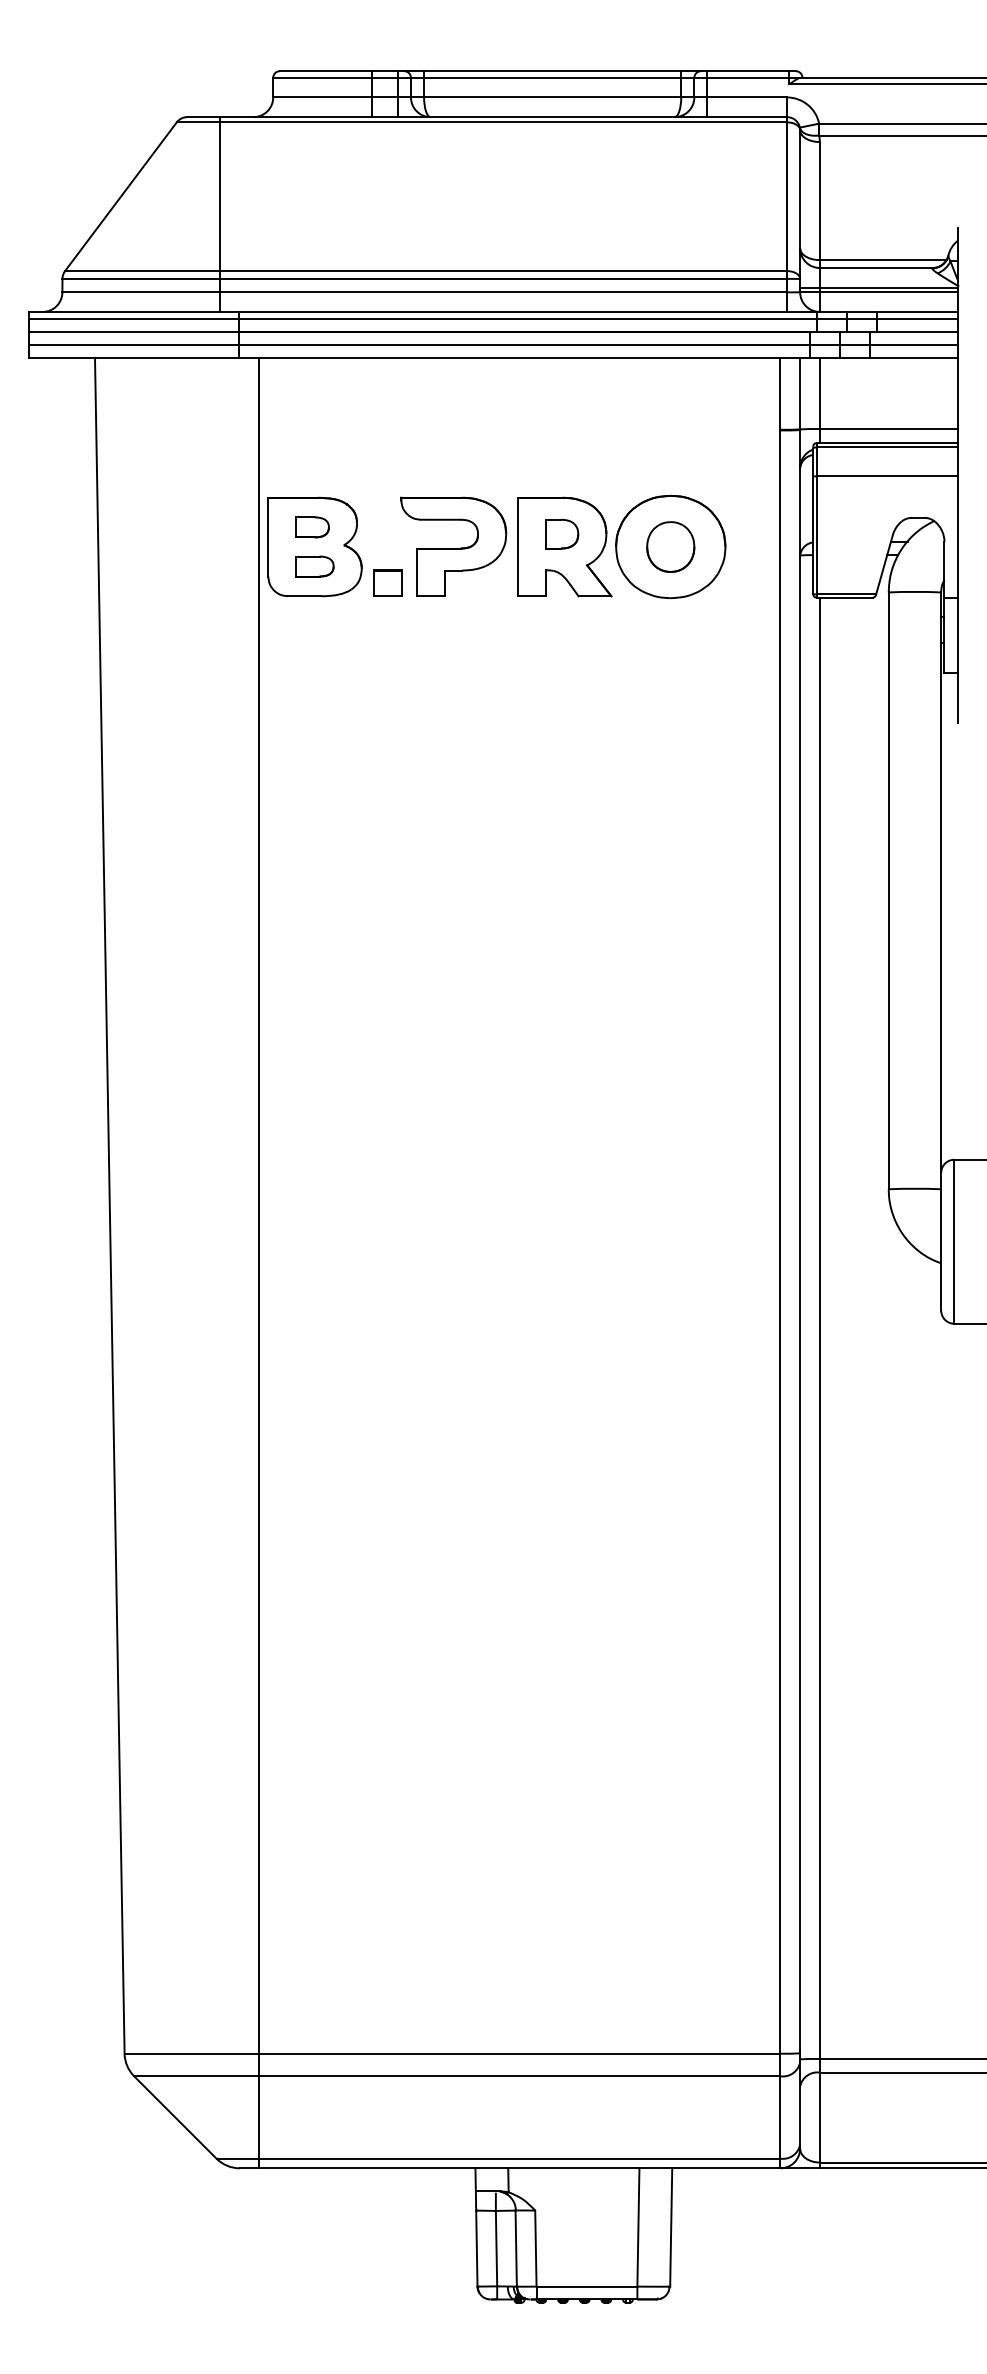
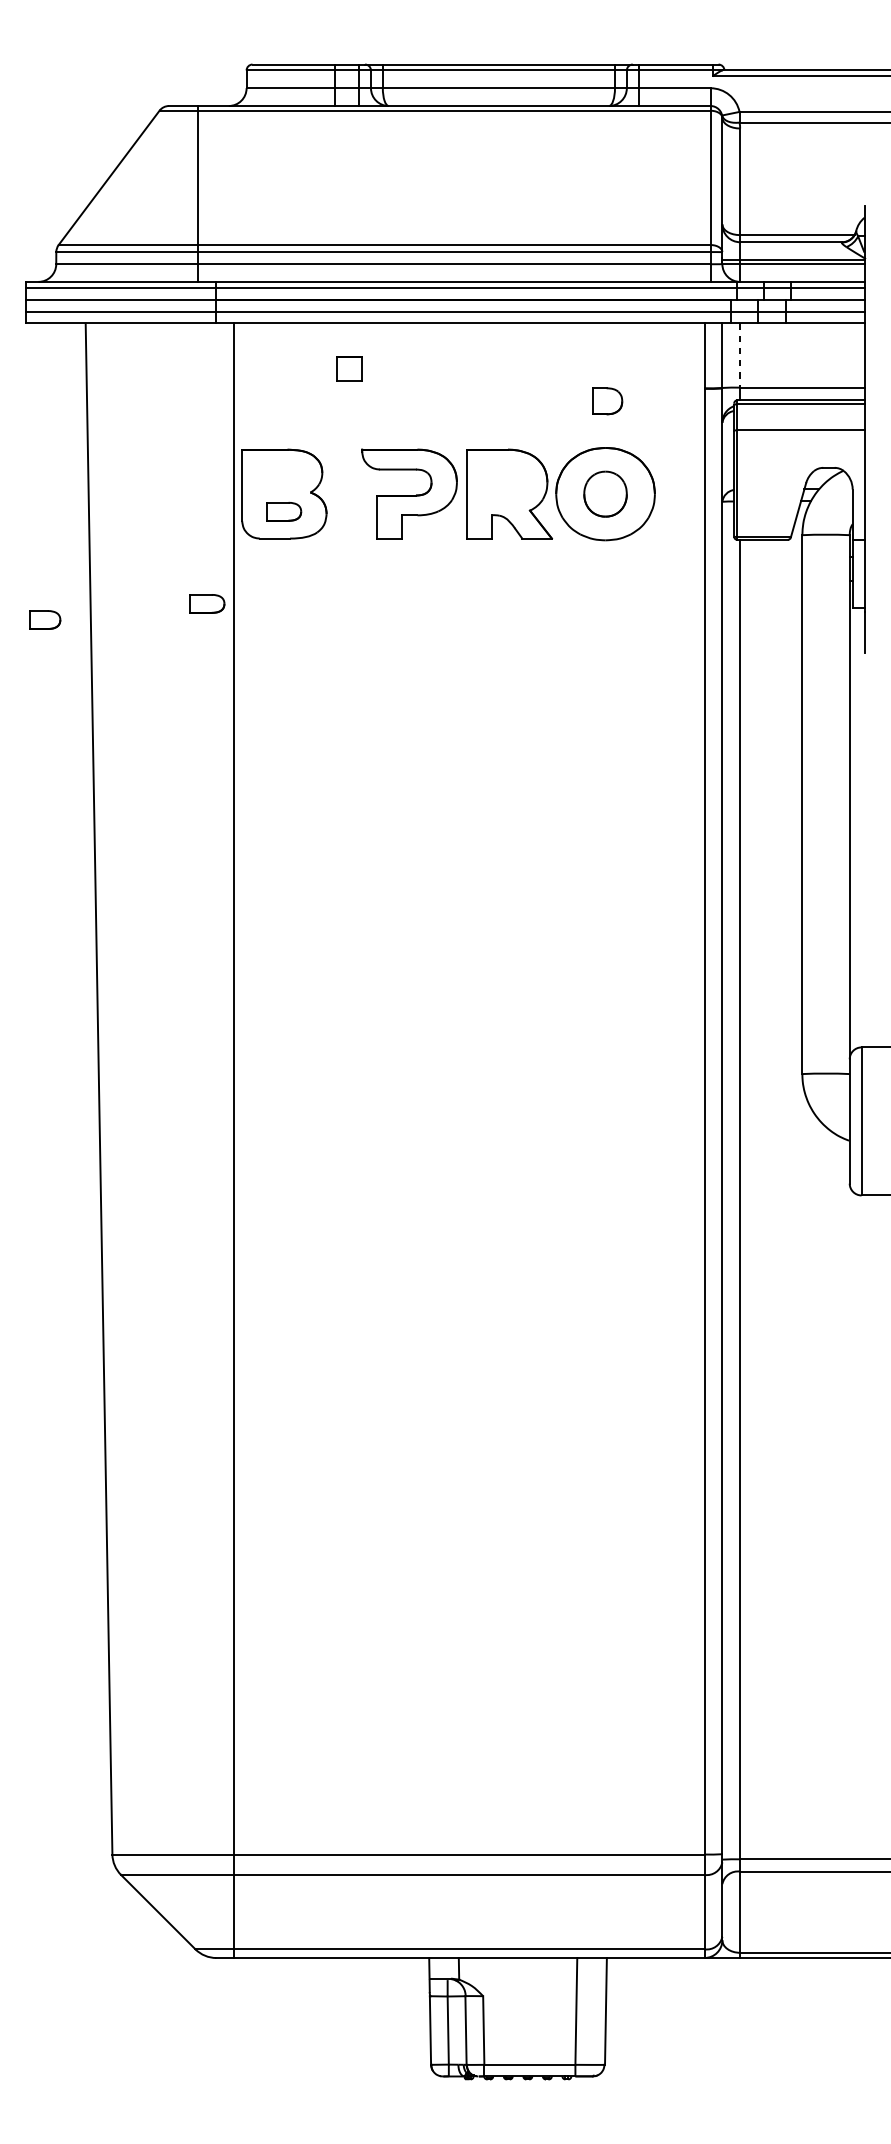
line: (819, 393) -> (739, 355), solid -> dashed
part: (312, 527) -> (45, 620), moved
part: (562, 533) -> (608, 400), moved
part: (387, 582) -> (349, 368), moved
part: (229, 668) -> (207, 603), added

